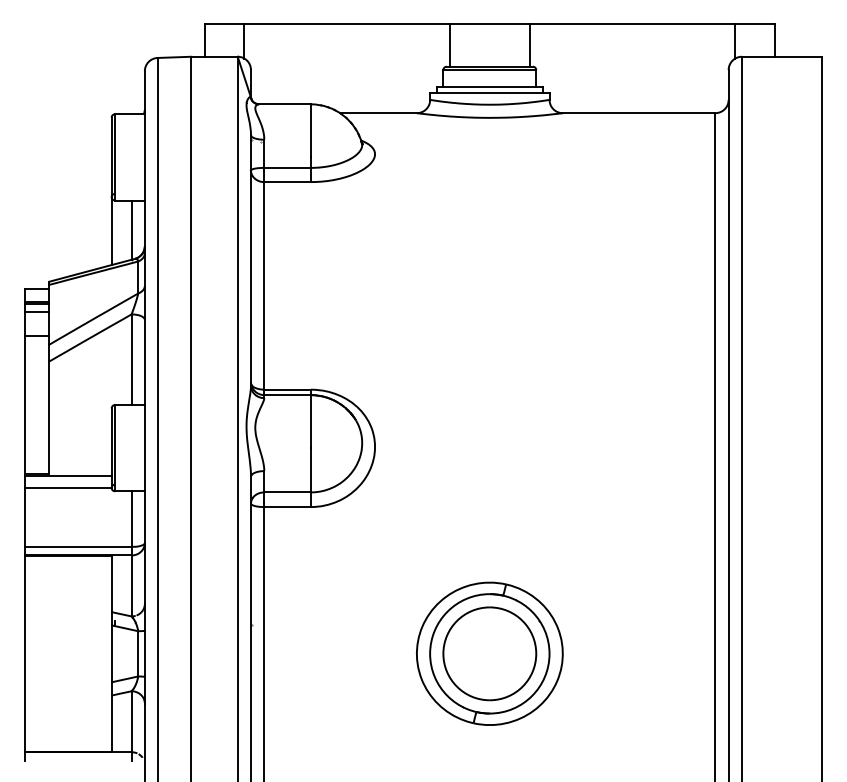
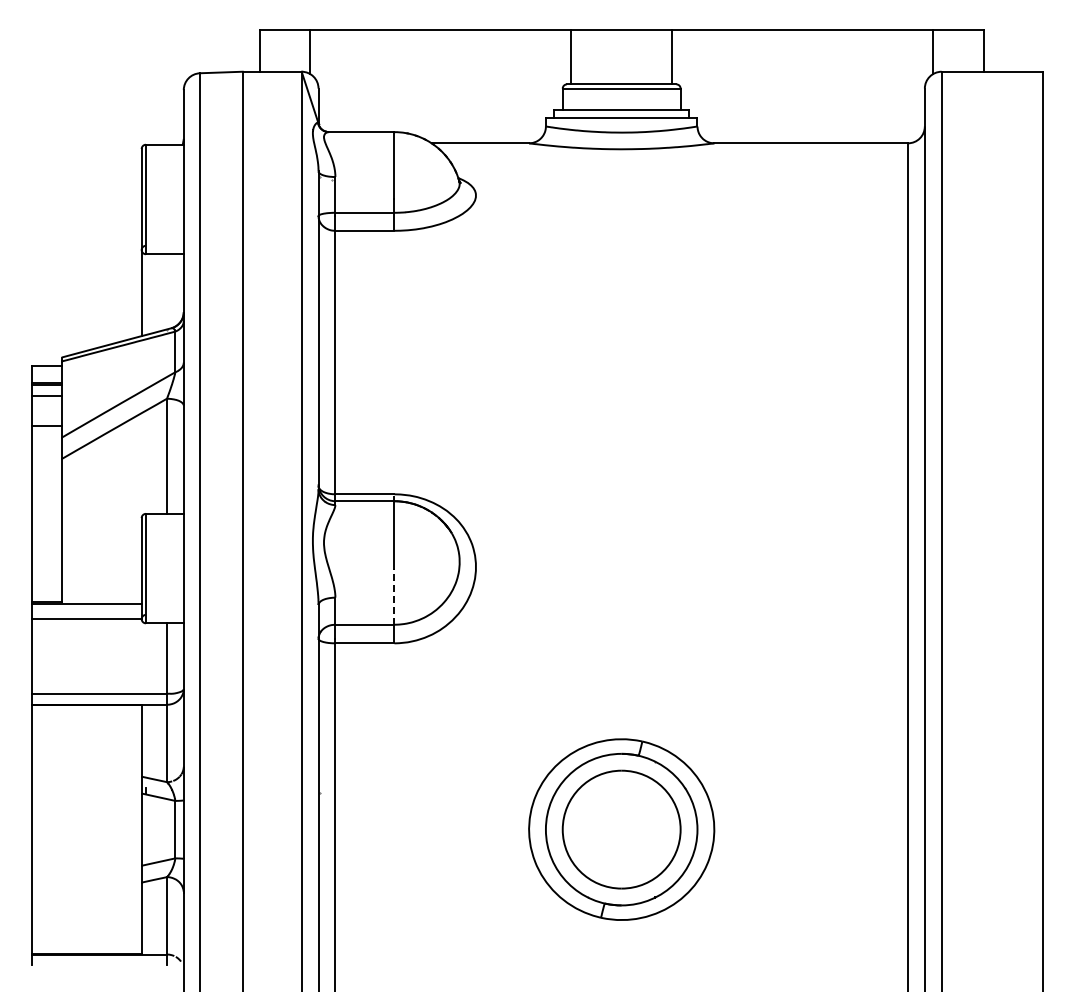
line: (131, 229) -> (166, 291), removed
line: (310, 470) -> (394, 596), solid -> dashed

